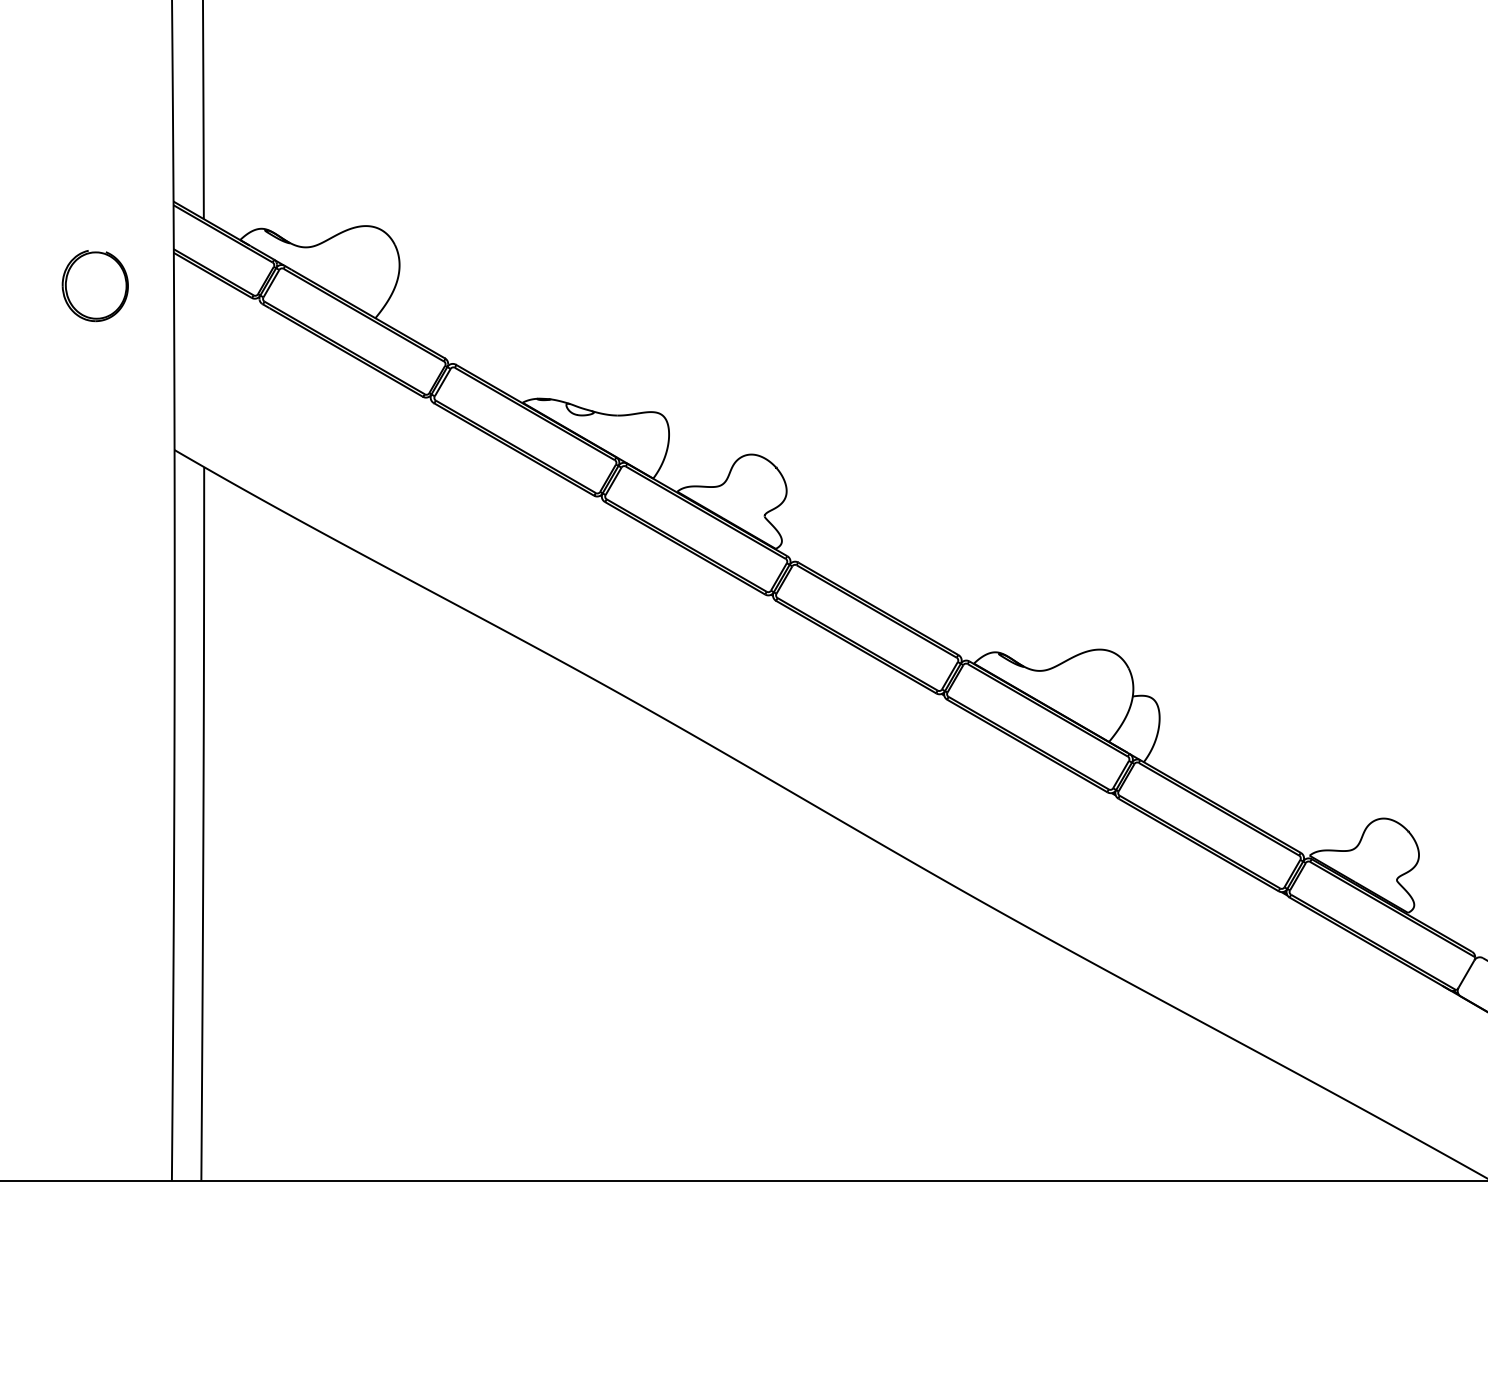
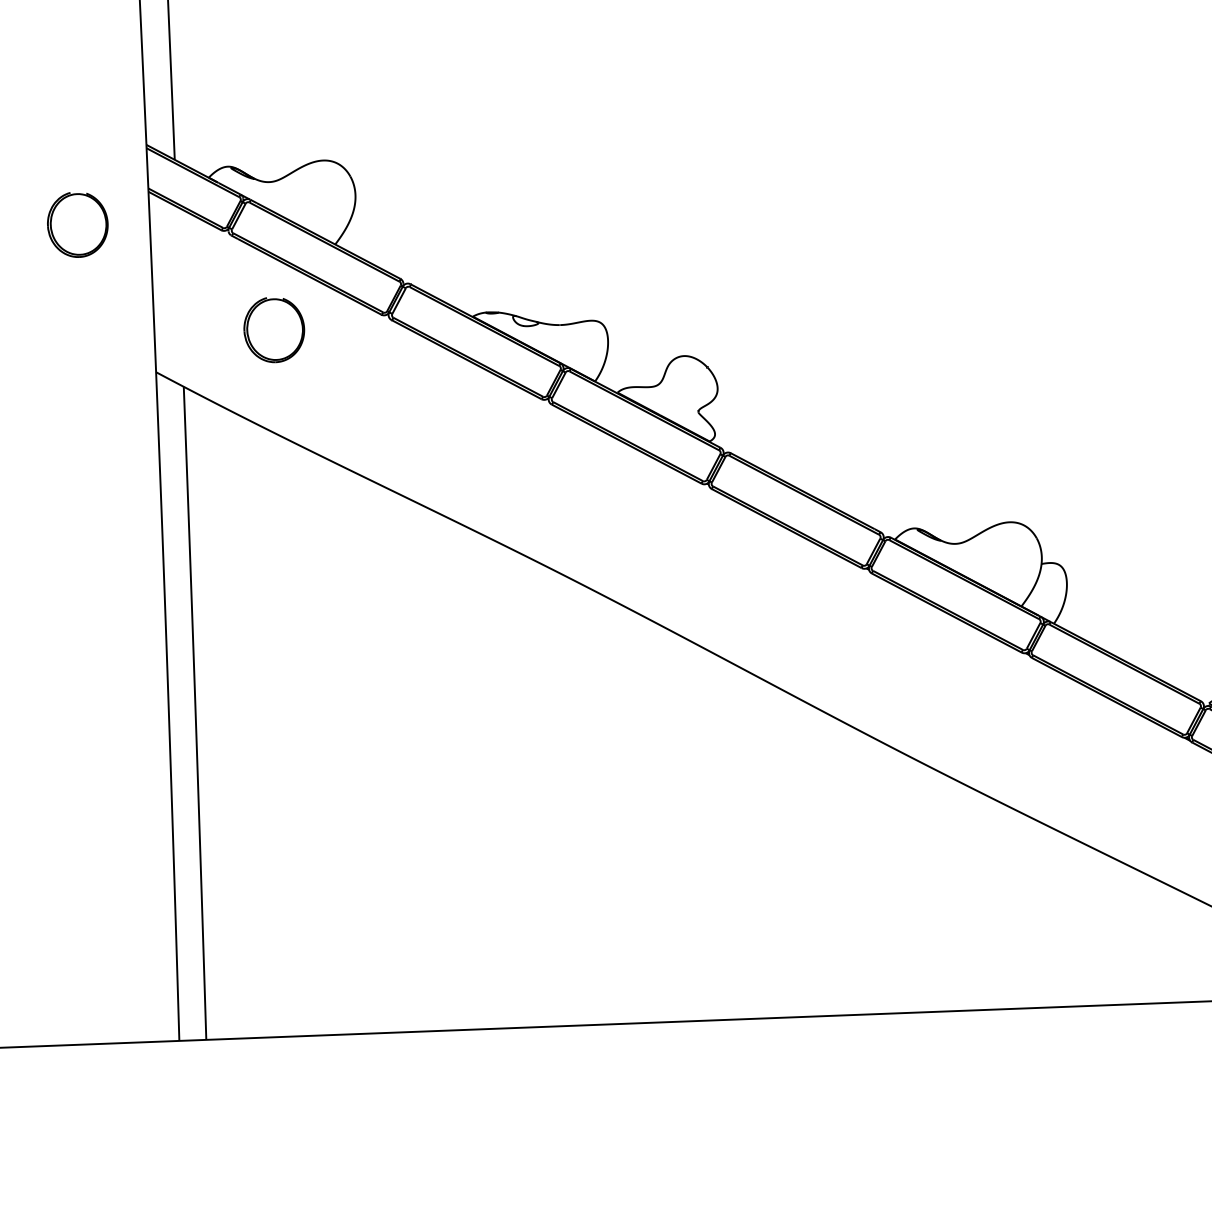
part: (304, 409) -> (273, 330), added

